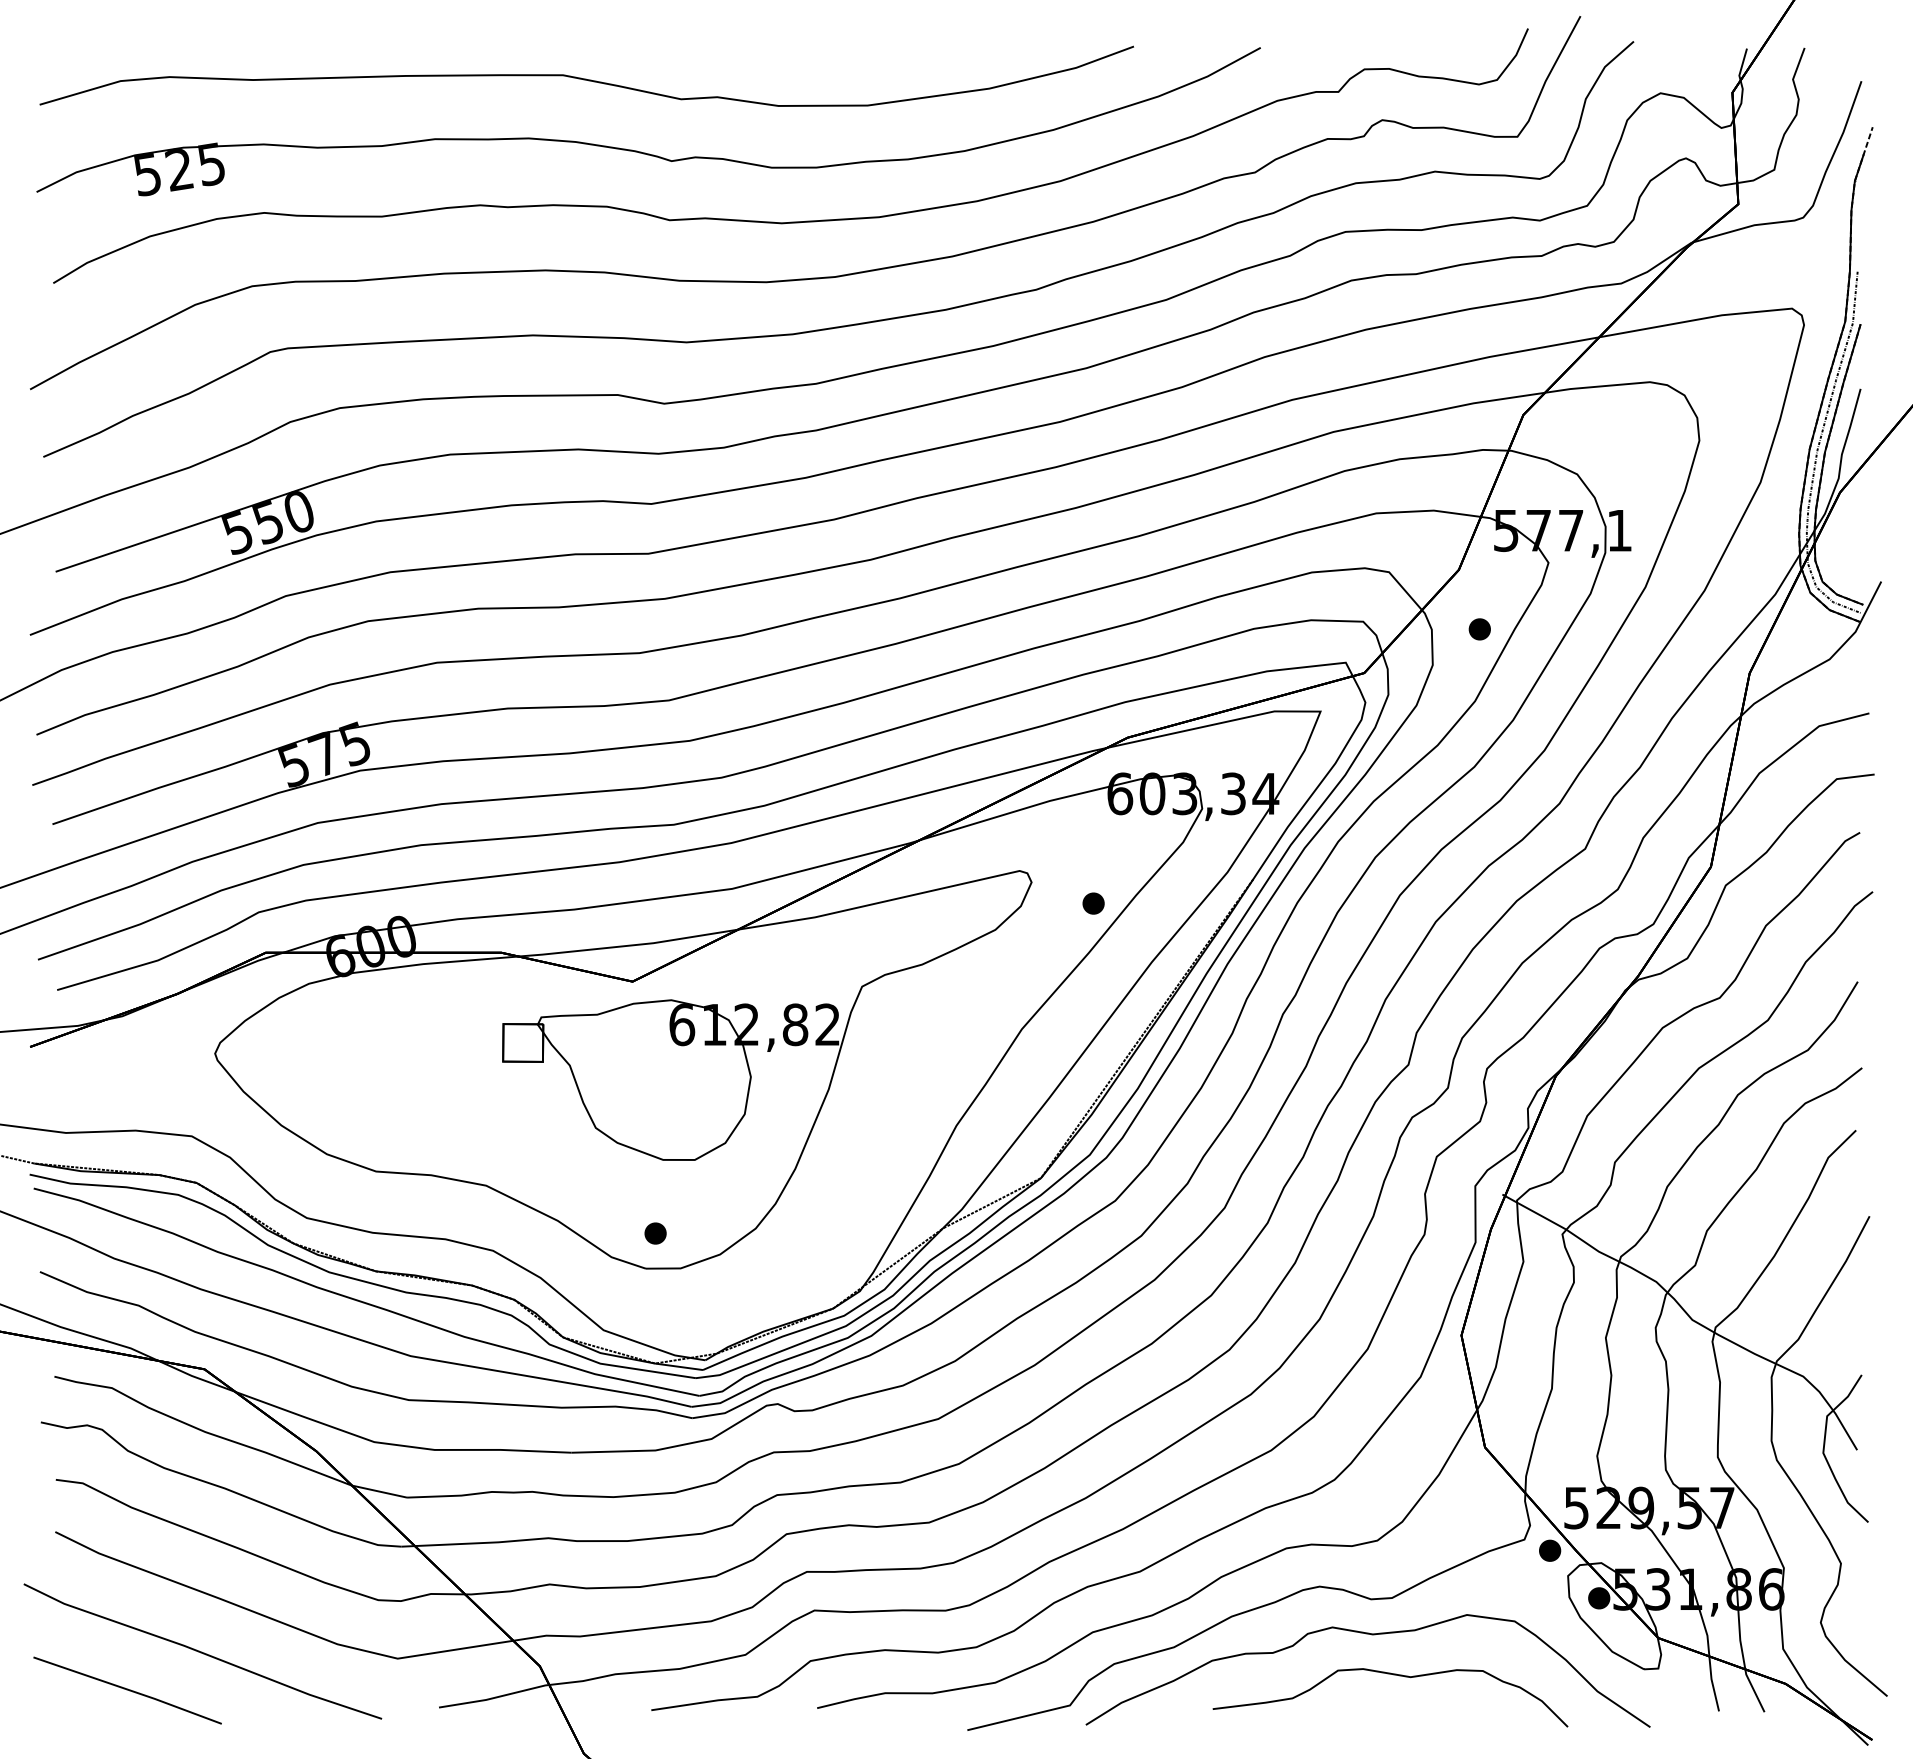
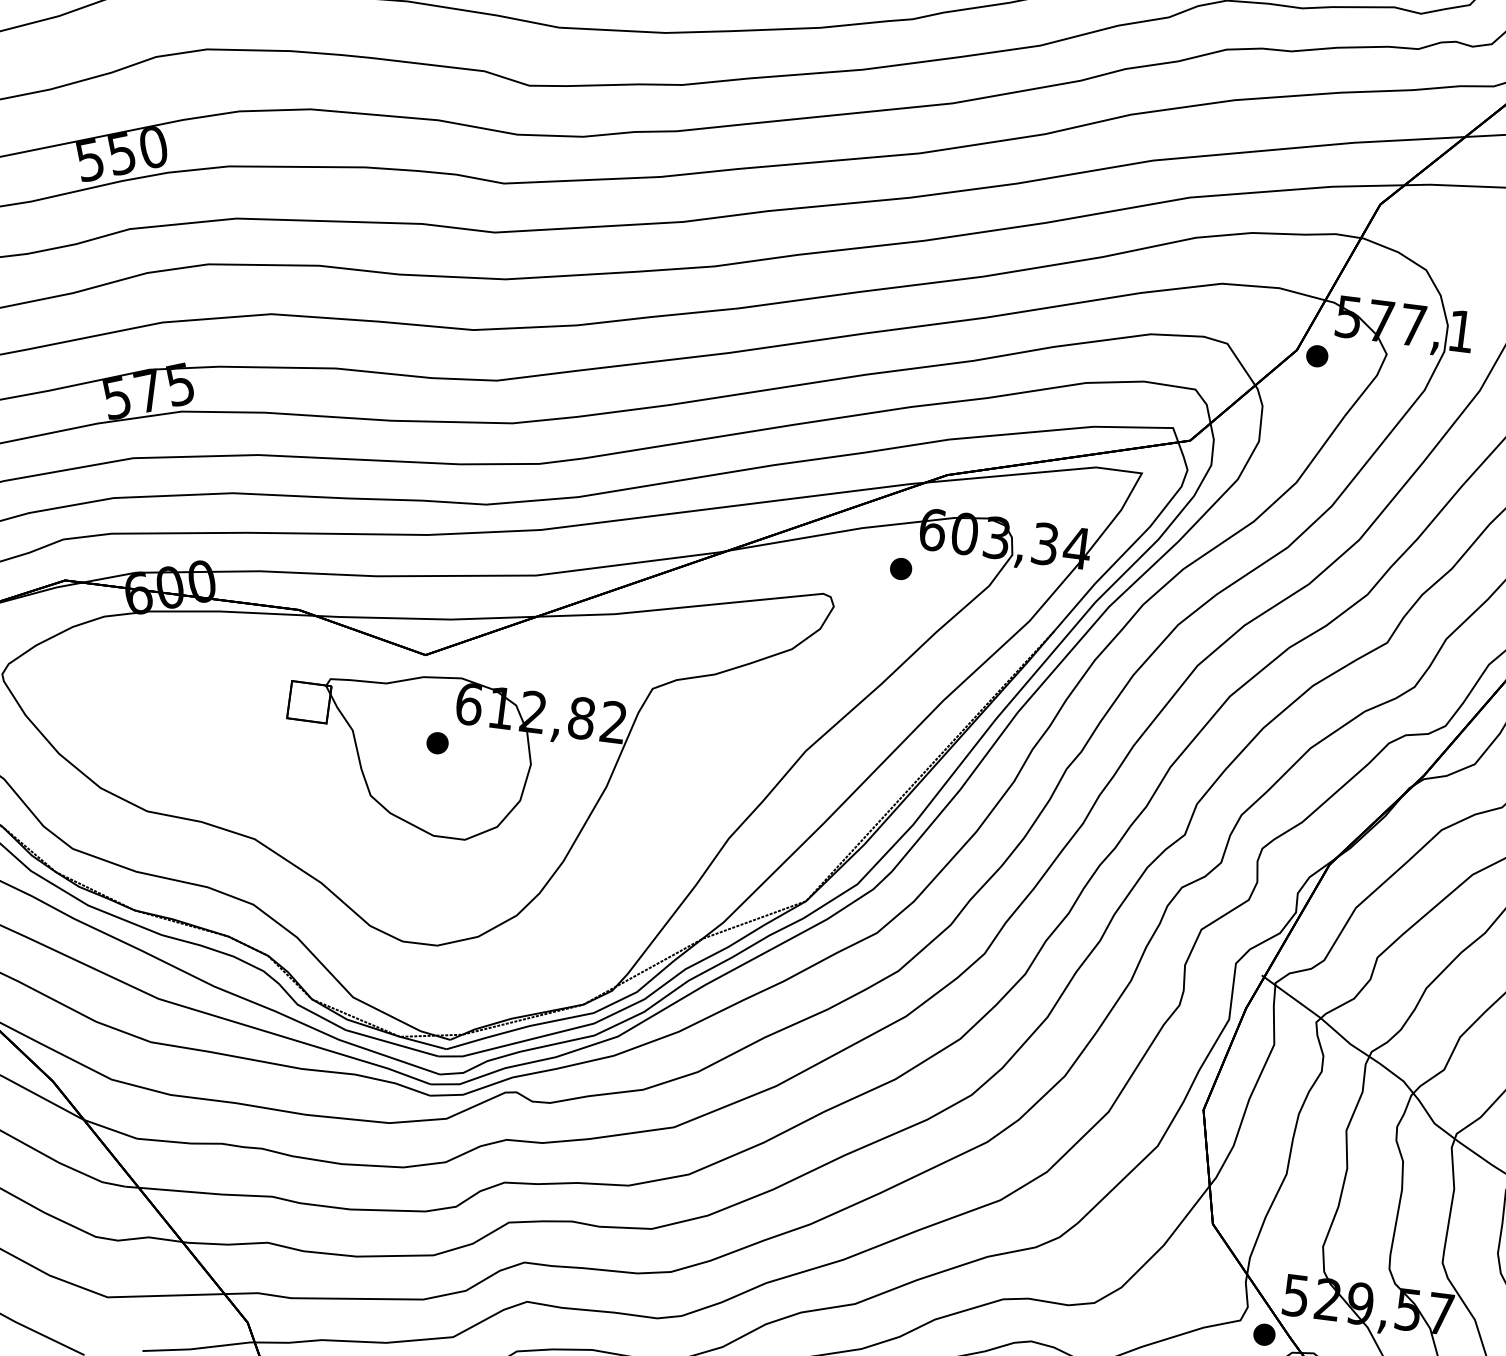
part: (1479, 629) -> (1316, 356), moved
part: (1093, 903) -> (900, 568), moved
part: (655, 1233) -> (437, 743), moved

